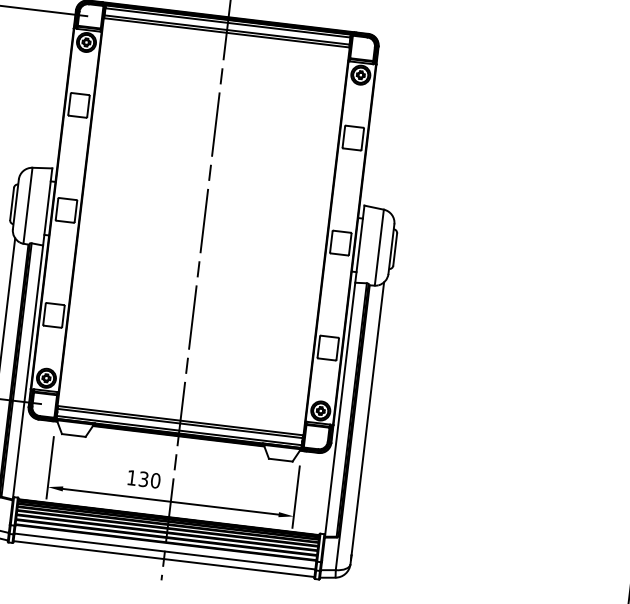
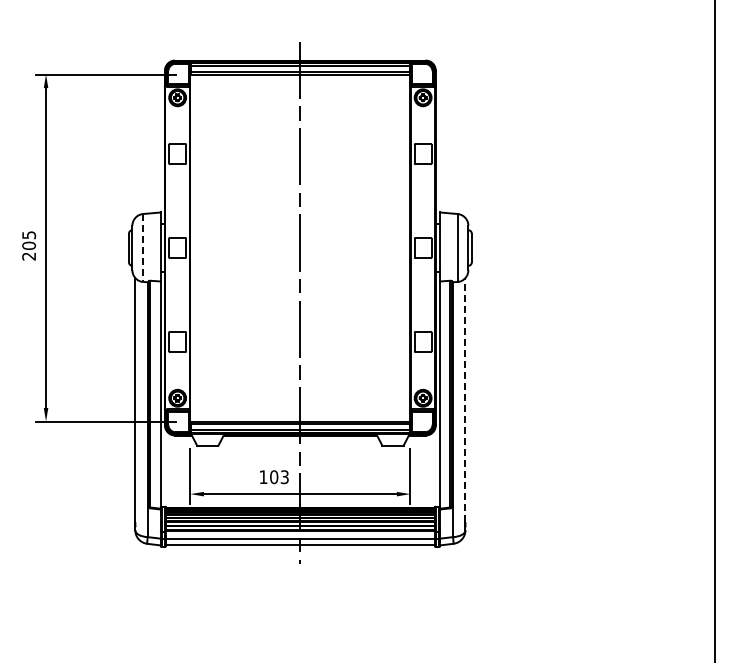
line: (28, 206) -> (143, 248), solid -> dashed
line: (367, 418) -> (465, 399), solid -> dashed
text: (149, 480) -> (279, 477), 130 -> 103

